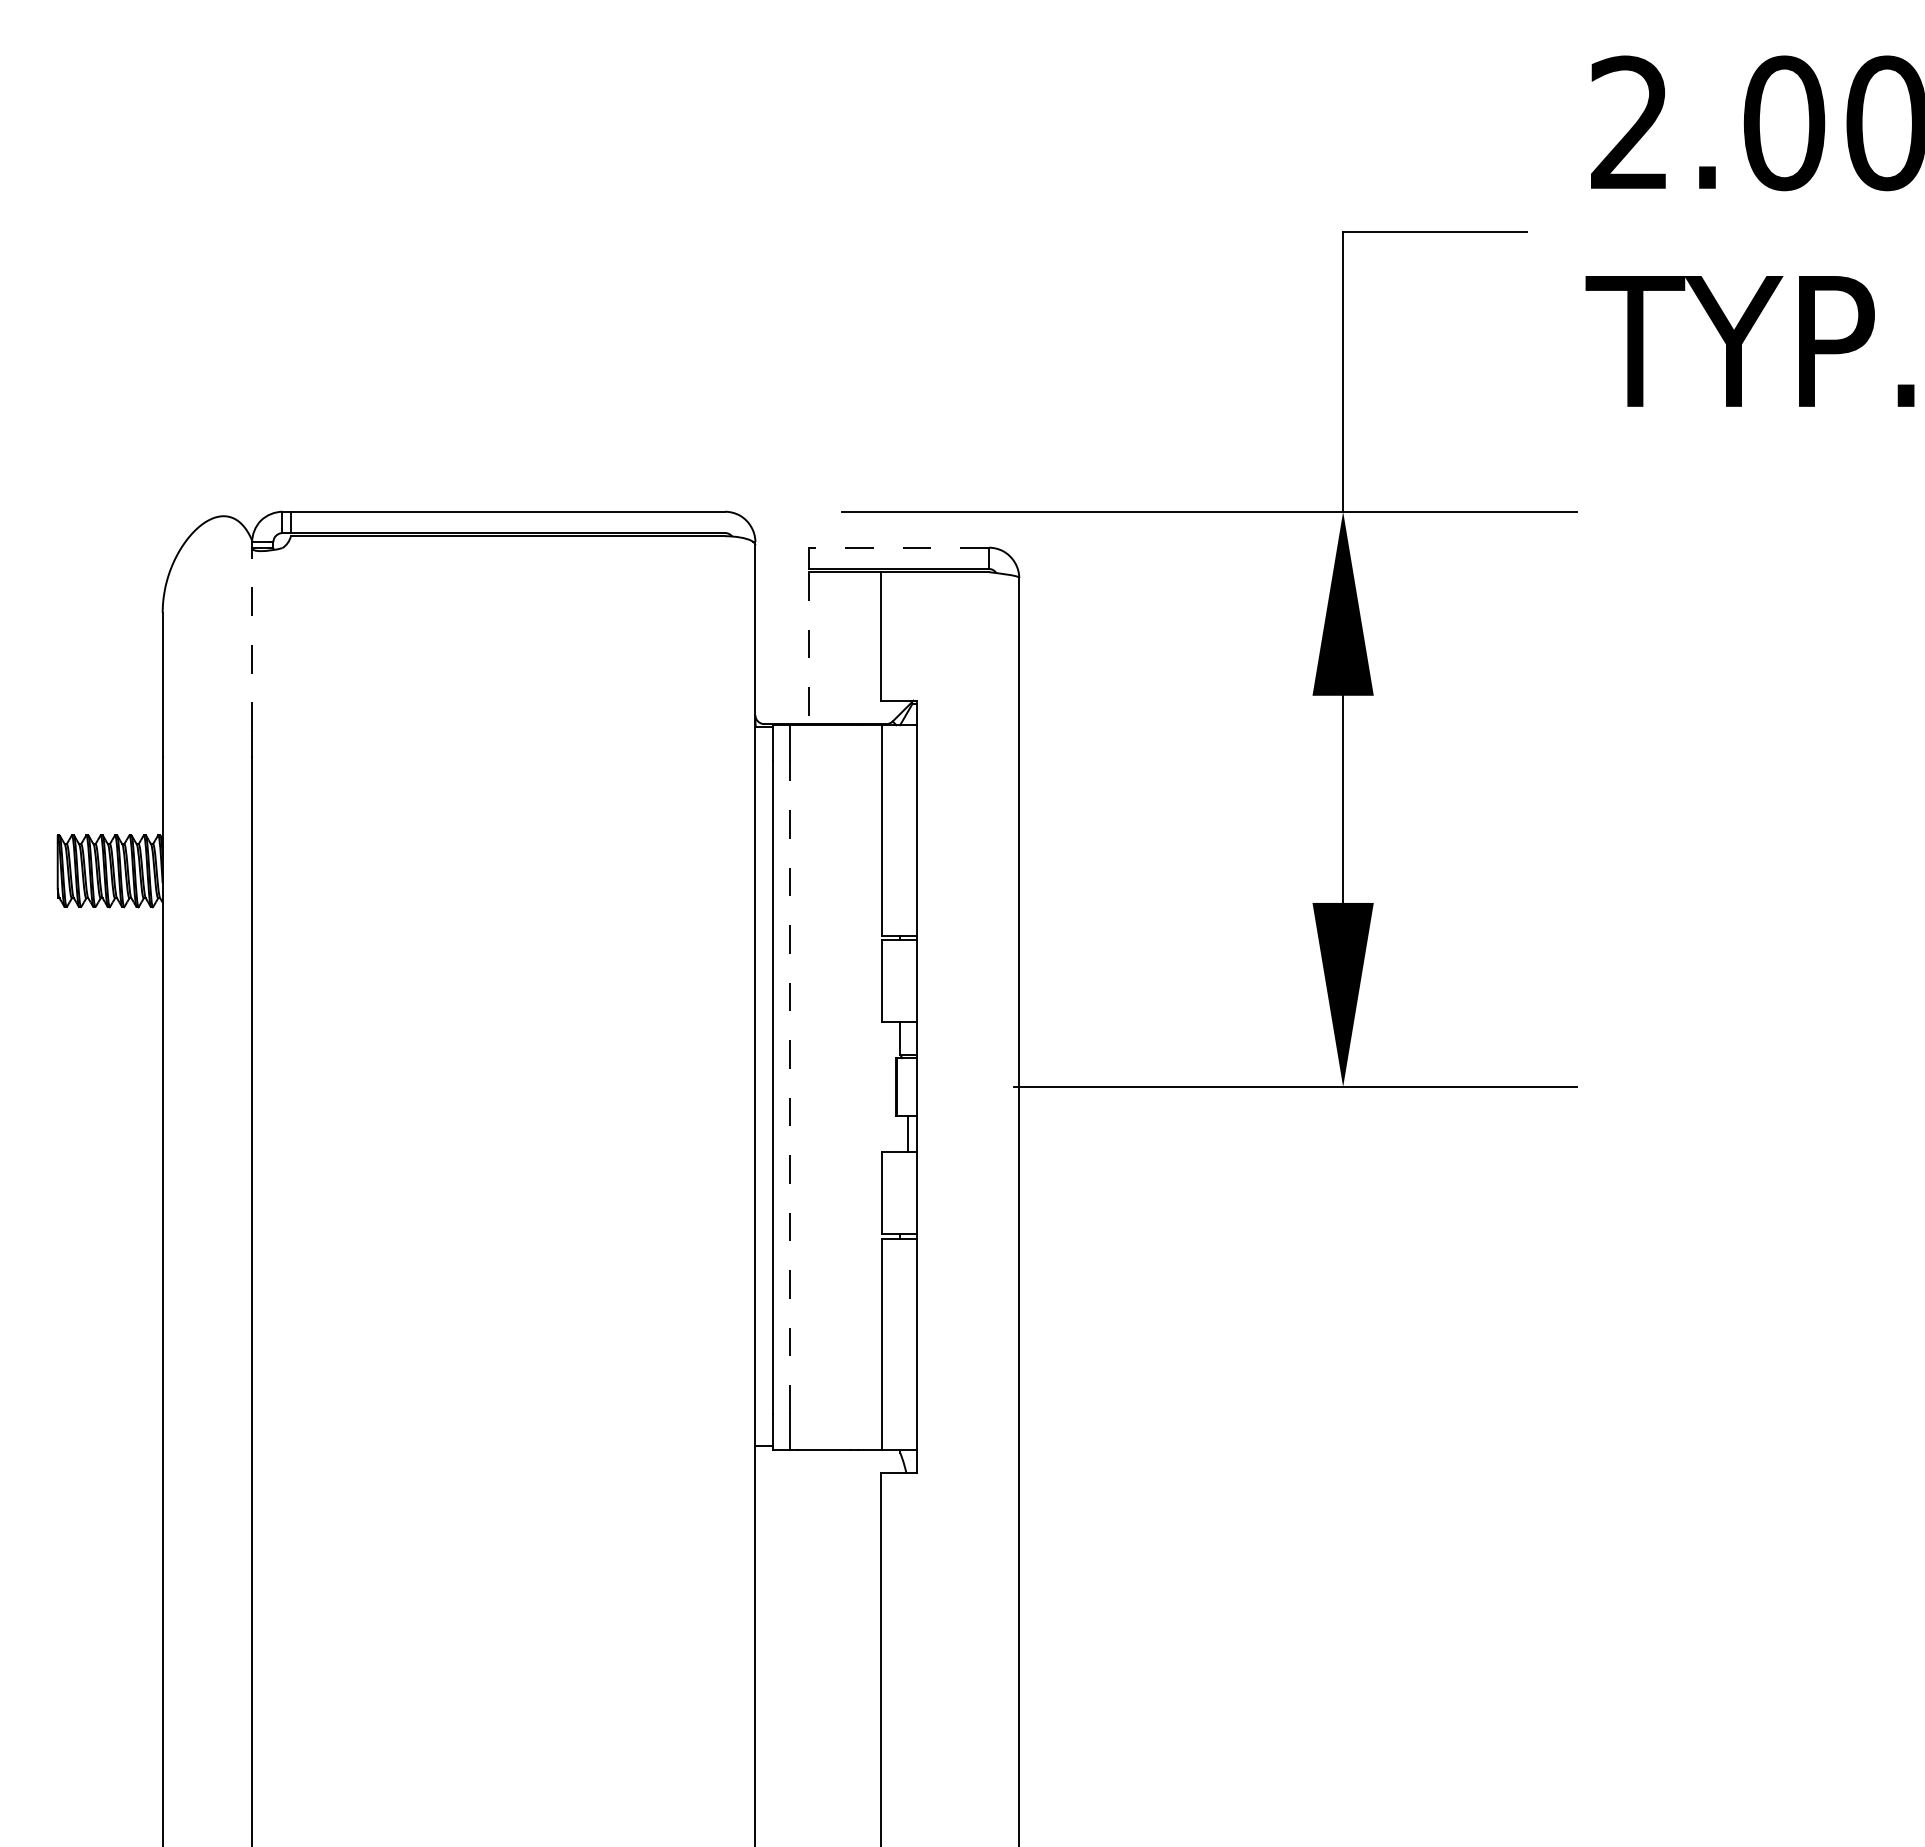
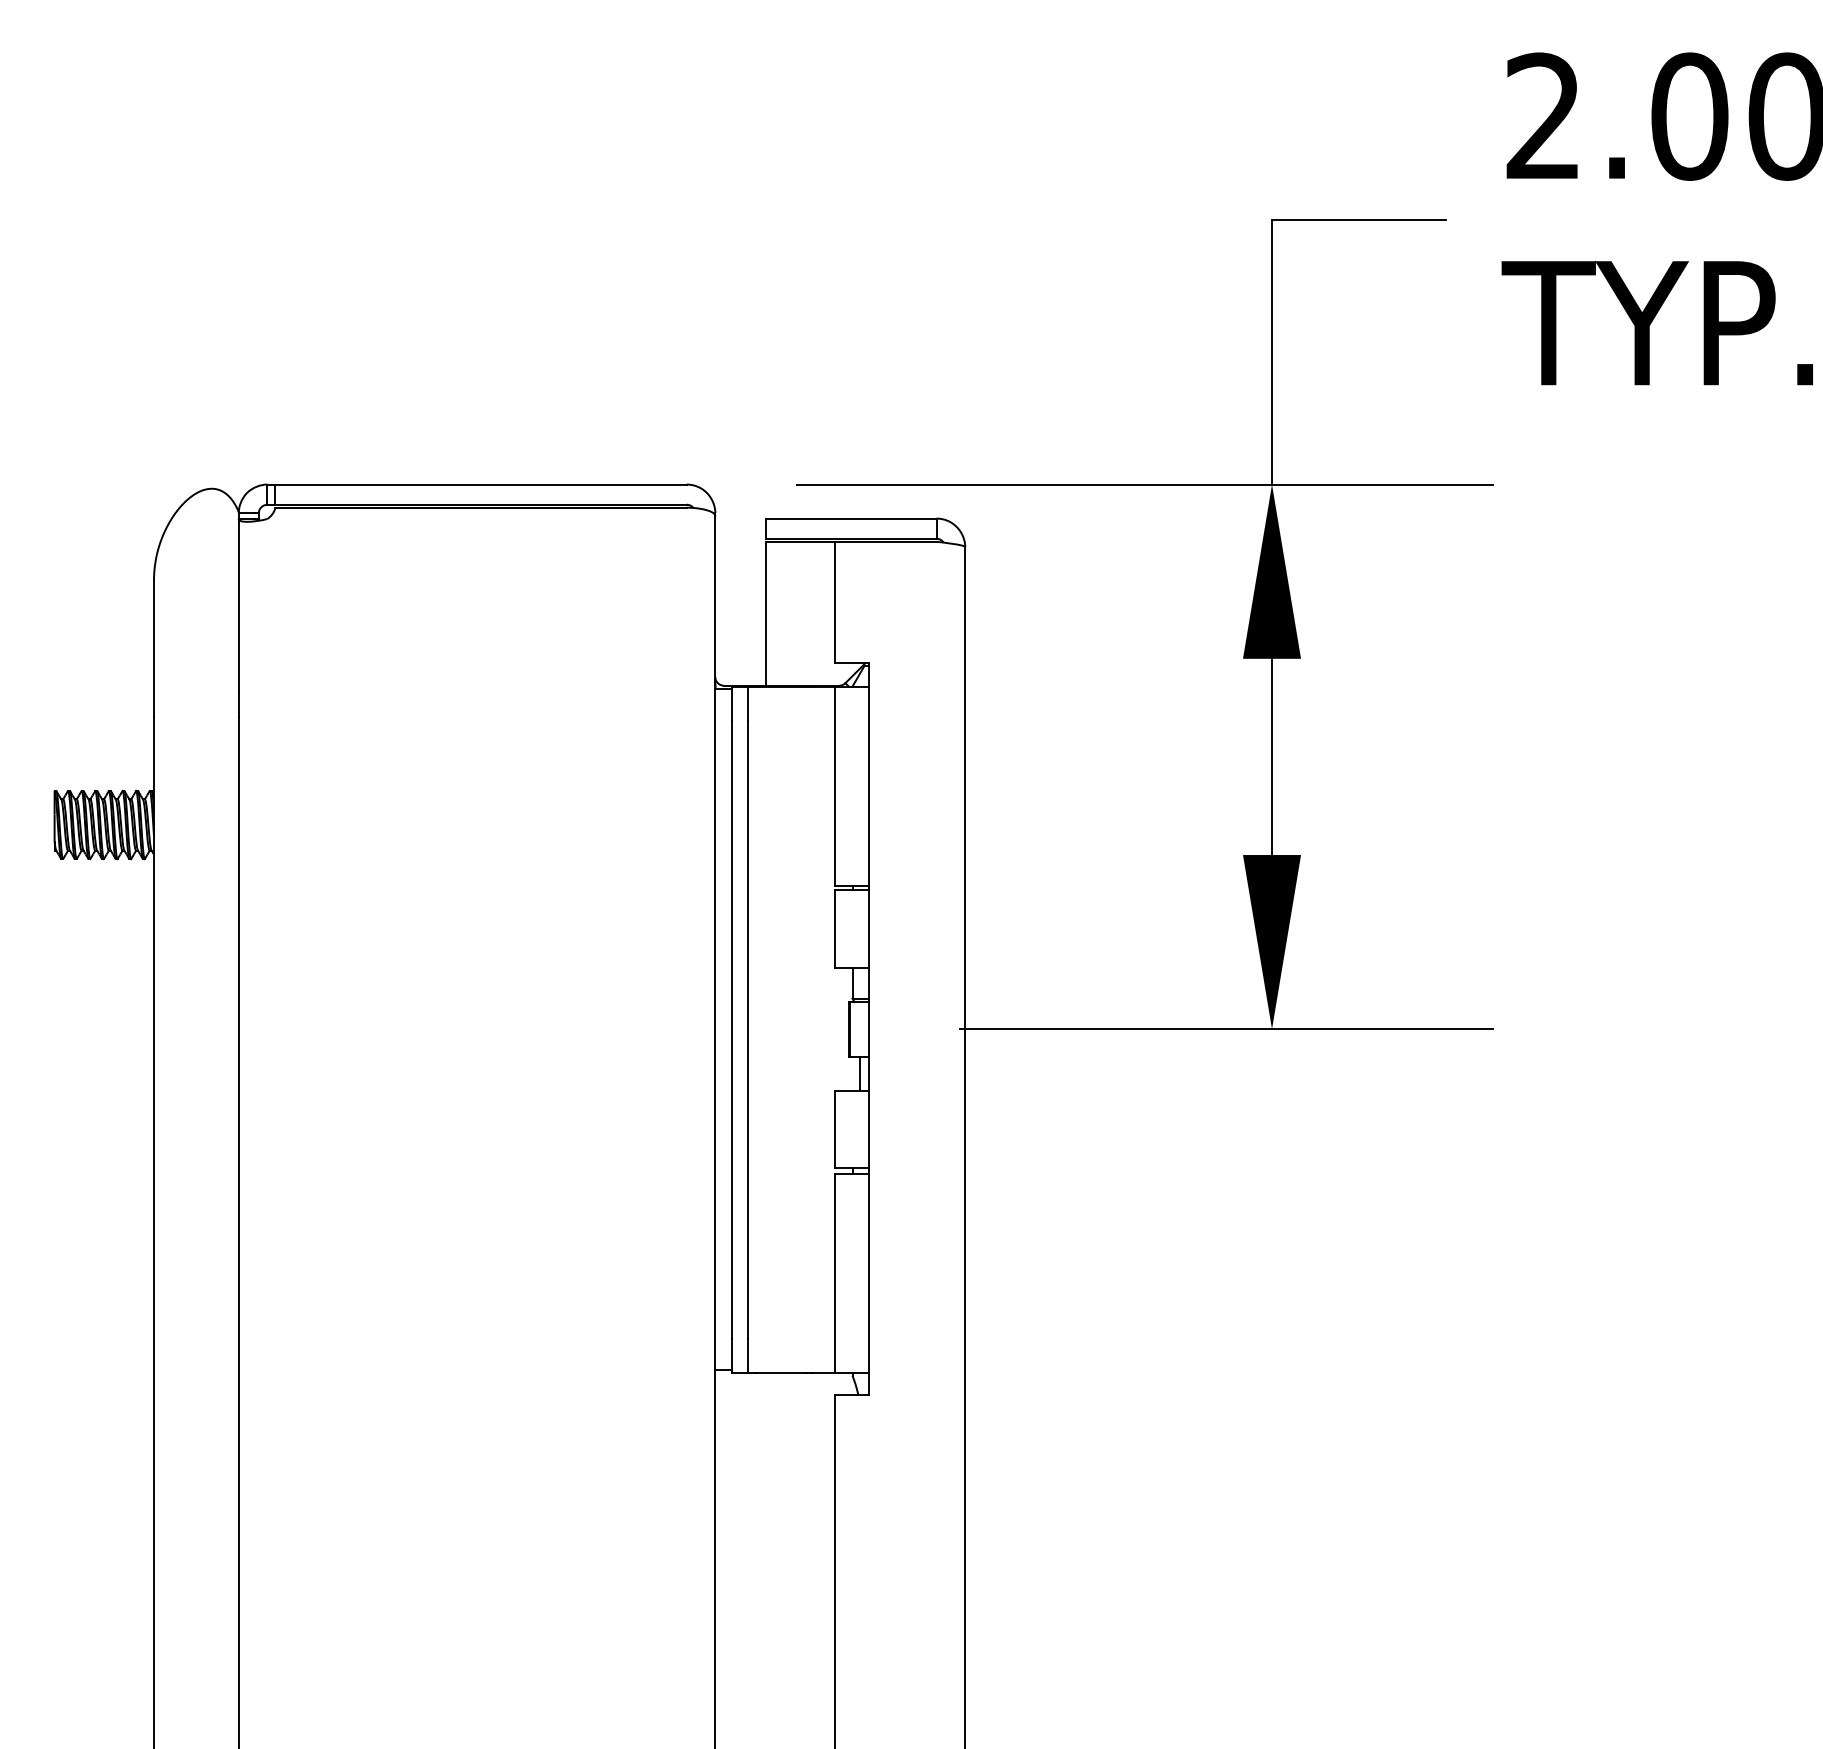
line: (899, 547) -> (851, 518), dashed -> solid
line: (252, 639) -> (239, 605), dashed -> solid
line: (809, 648) -> (766, 614), dashed -> solid
line: (790, 1087) -> (748, 1029), dashed -> solid

